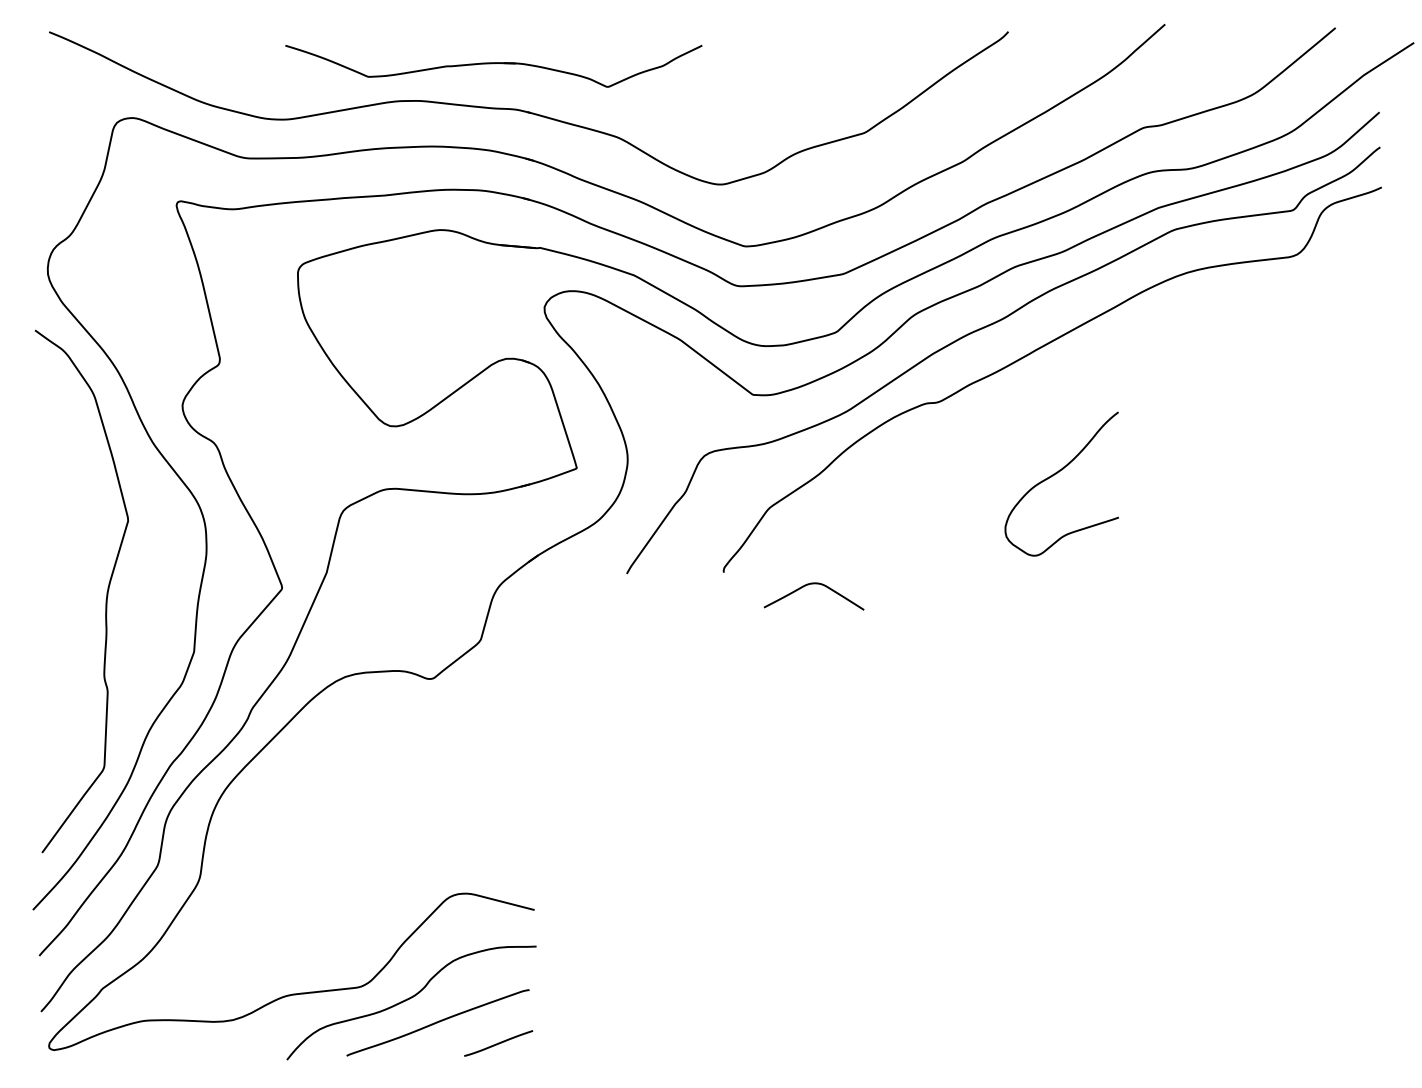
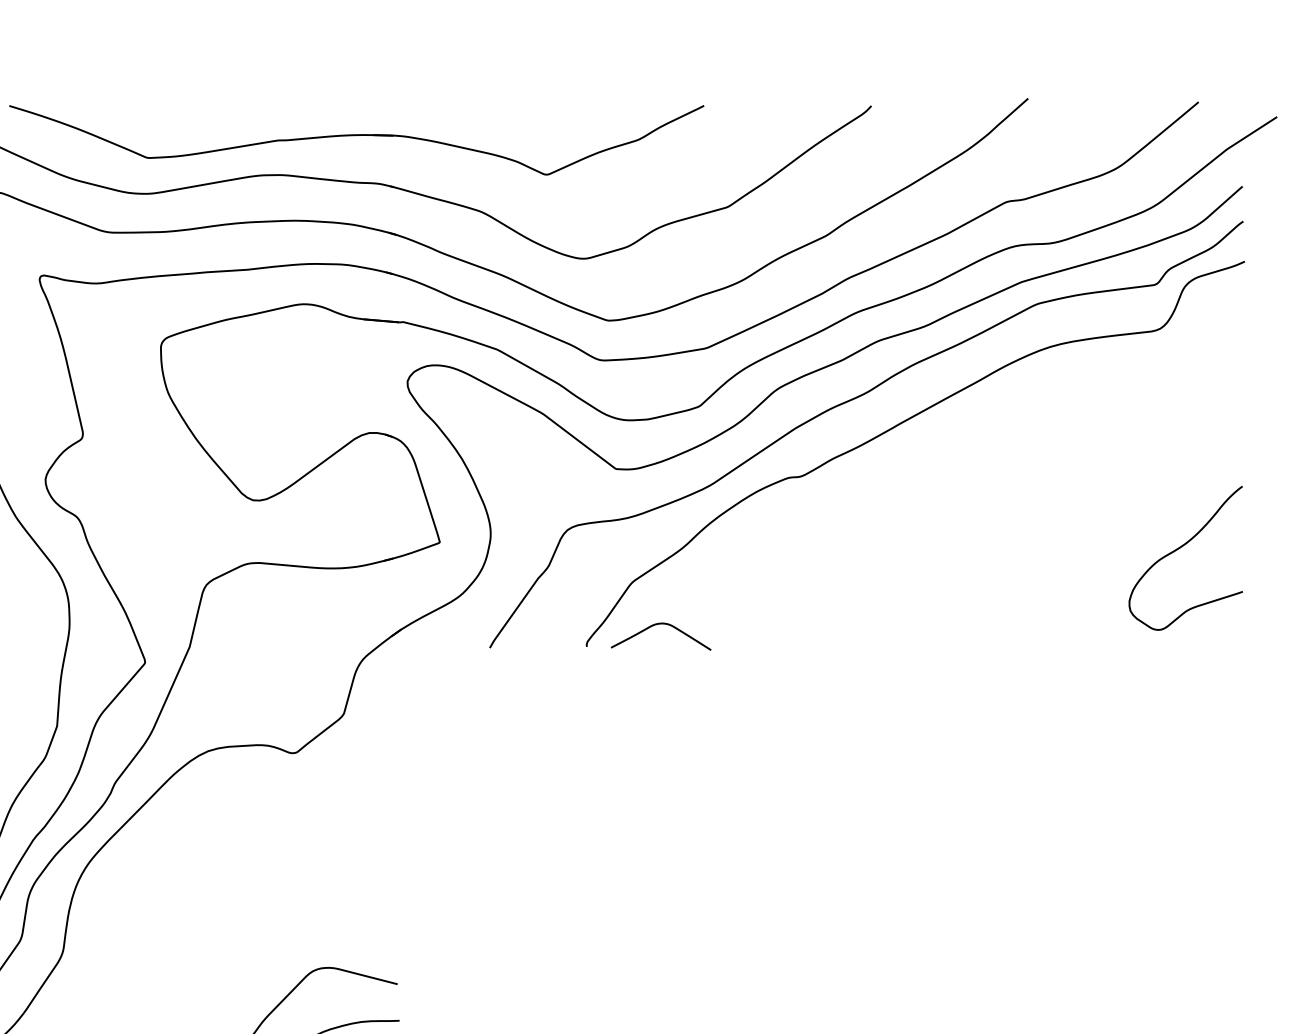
part: (493, 66) -> (356, 140), size x1.67
curve: (1056, 474) -> (1180, 548), moved
curve: (813, 584) -> (660, 624), moved

